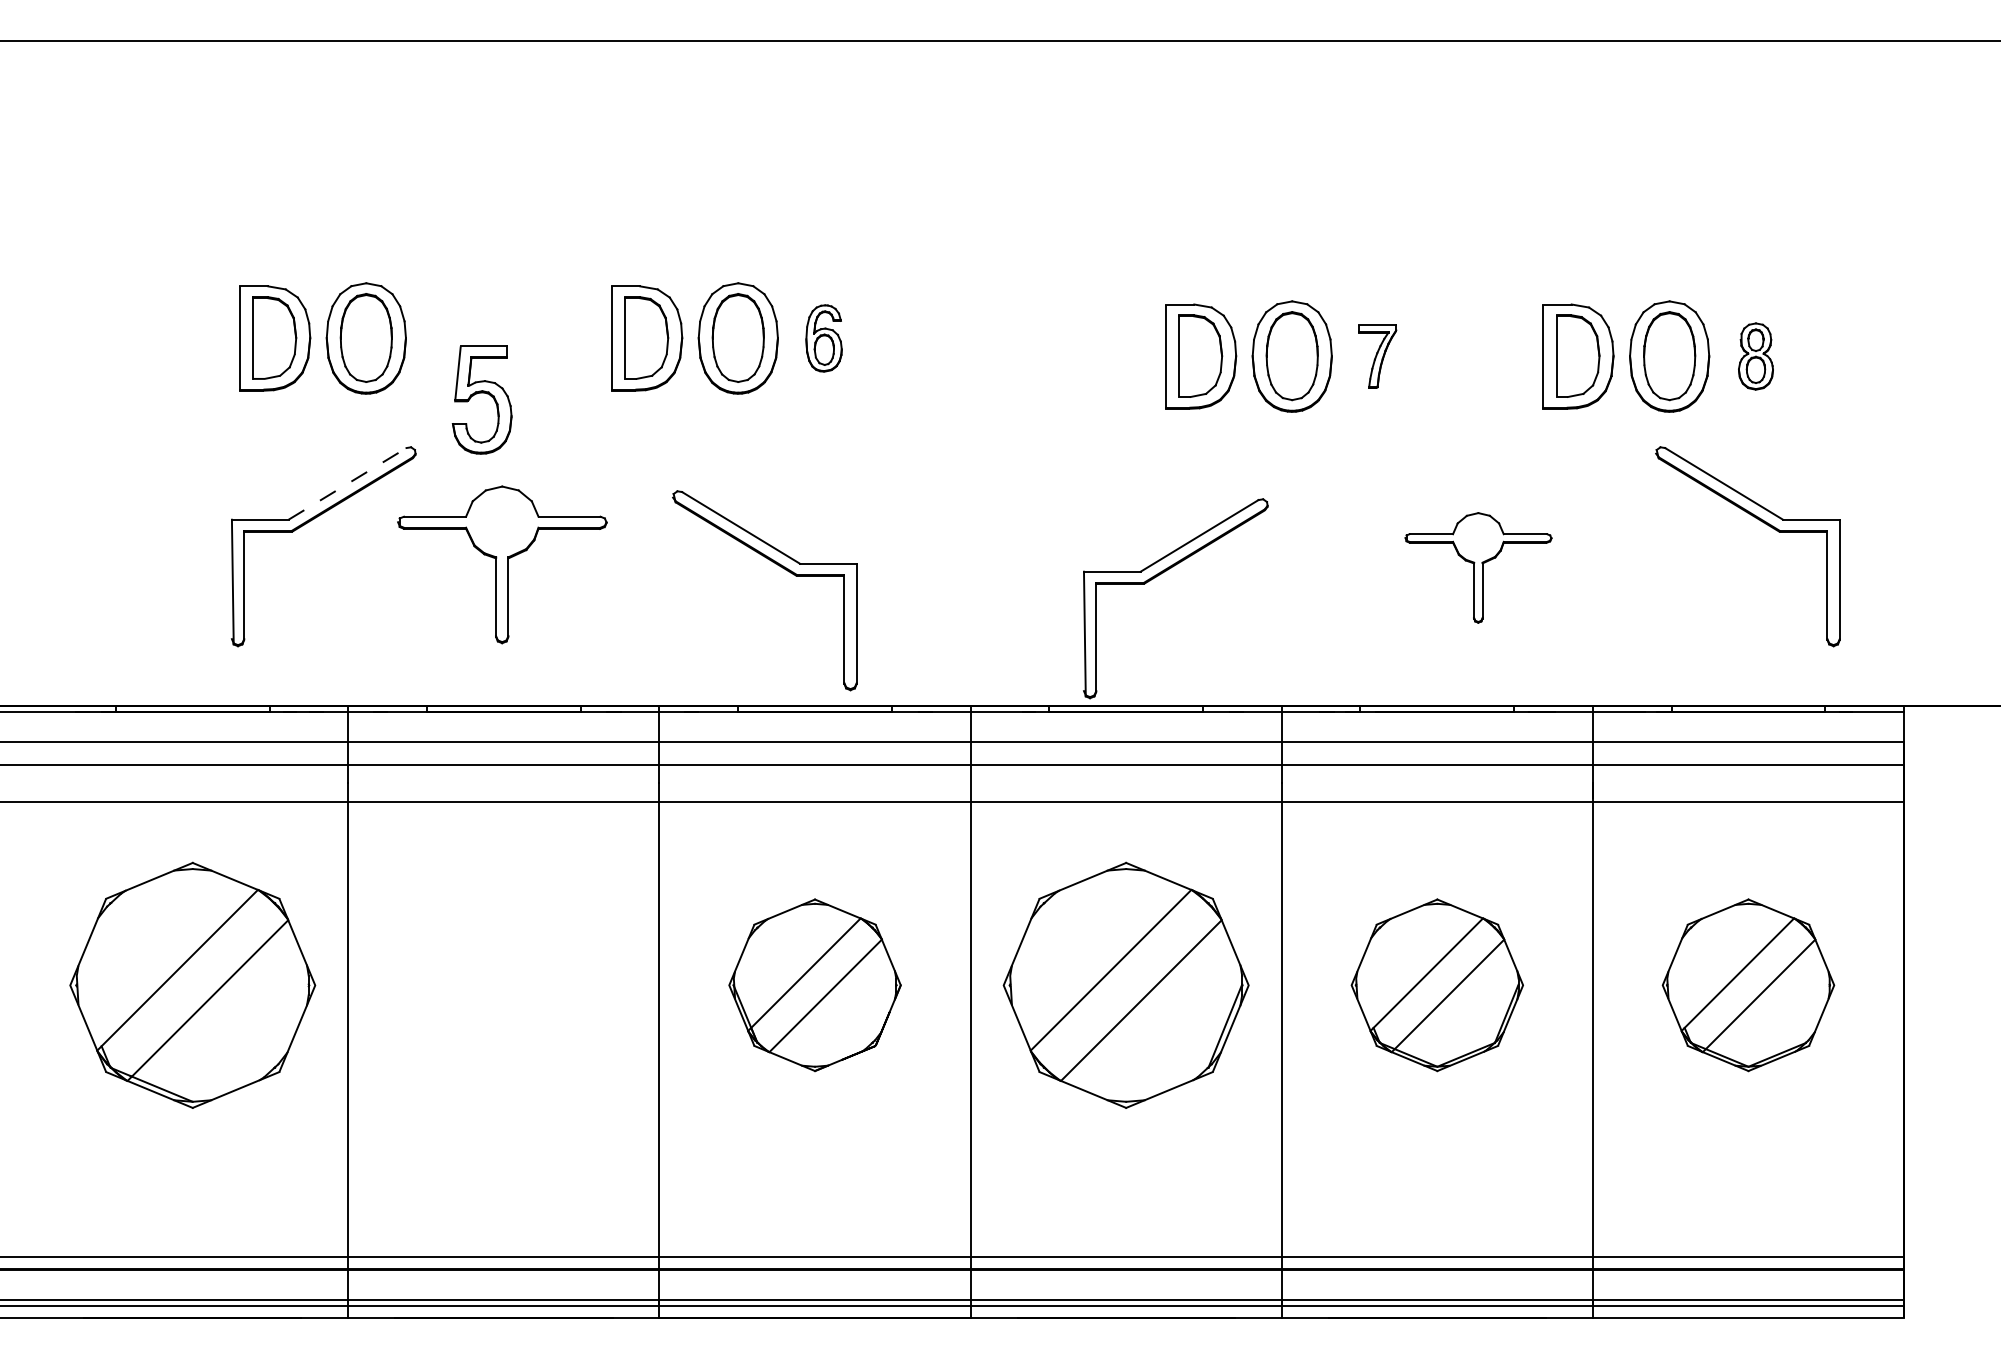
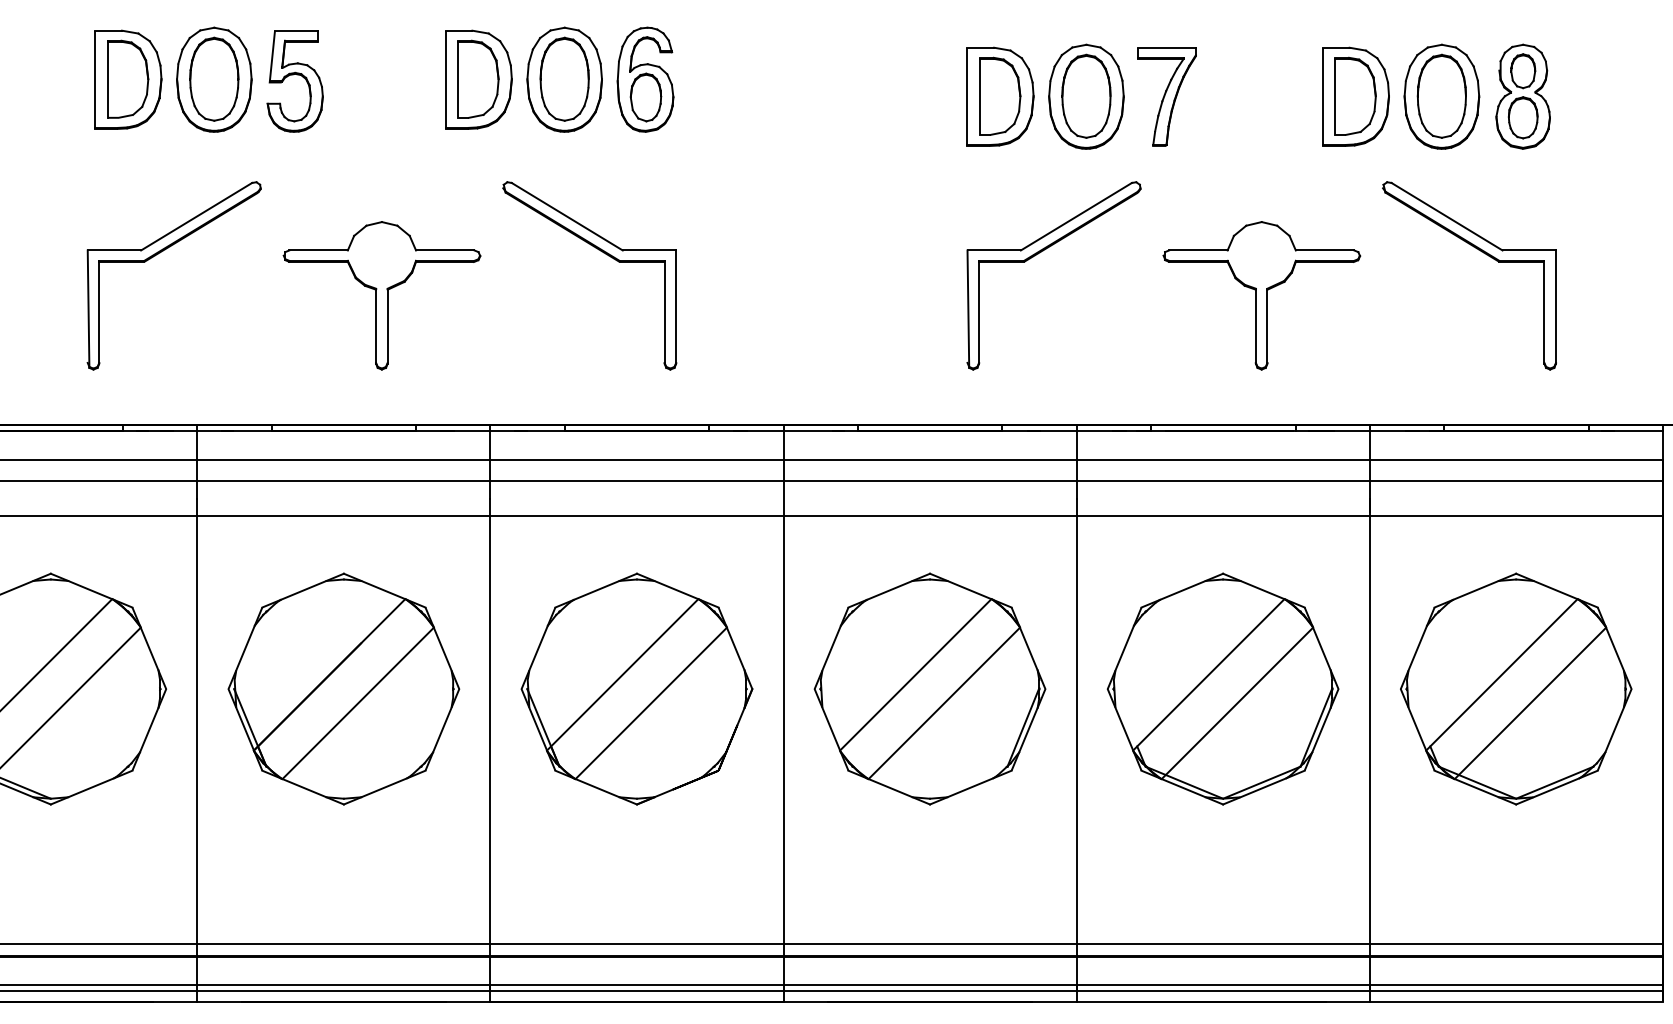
part: (823, 338) -> (644, 79), size x1.67
part: (1377, 356) -> (1166, 96), size x1.67
part: (1755, 356) -> (1522, 96), size x1.67
part: (481, 399) -> (294, 80), moved
line: (347, 483) -> (196, 216), dashed -> solid
part: (1763, 523) -> (1484, 254), moved
part: (502, 564) -> (382, 295), moved
part: (780, 567) -> (604, 254), moved
part: (1478, 567) -> (1261, 295), size x1.43
part: (1163, 573) -> (1042, 252), moved
part: (503, 984) -> (343, 688), added
part: (814, 984) -> (636, 688), size x1.43
part: (1437, 984) -> (1223, 688), size x1.43
part: (1748, 984) -> (1516, 688), size x1.43

